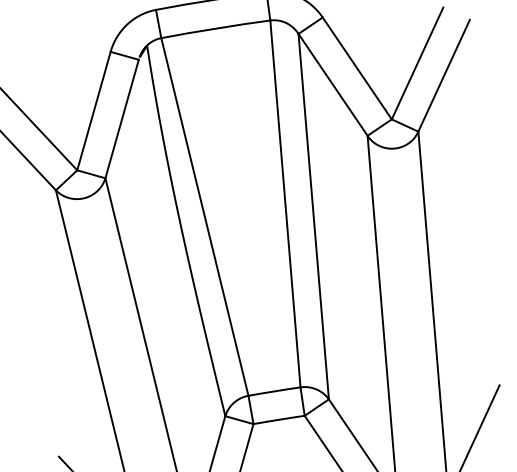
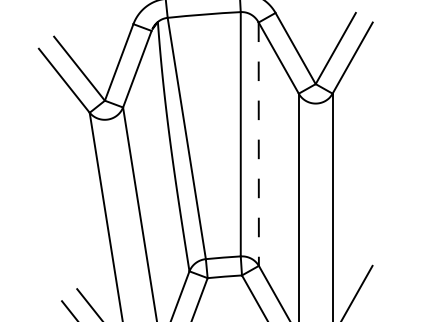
line: (313, 217) -> (258, 144), solid -> dashed

